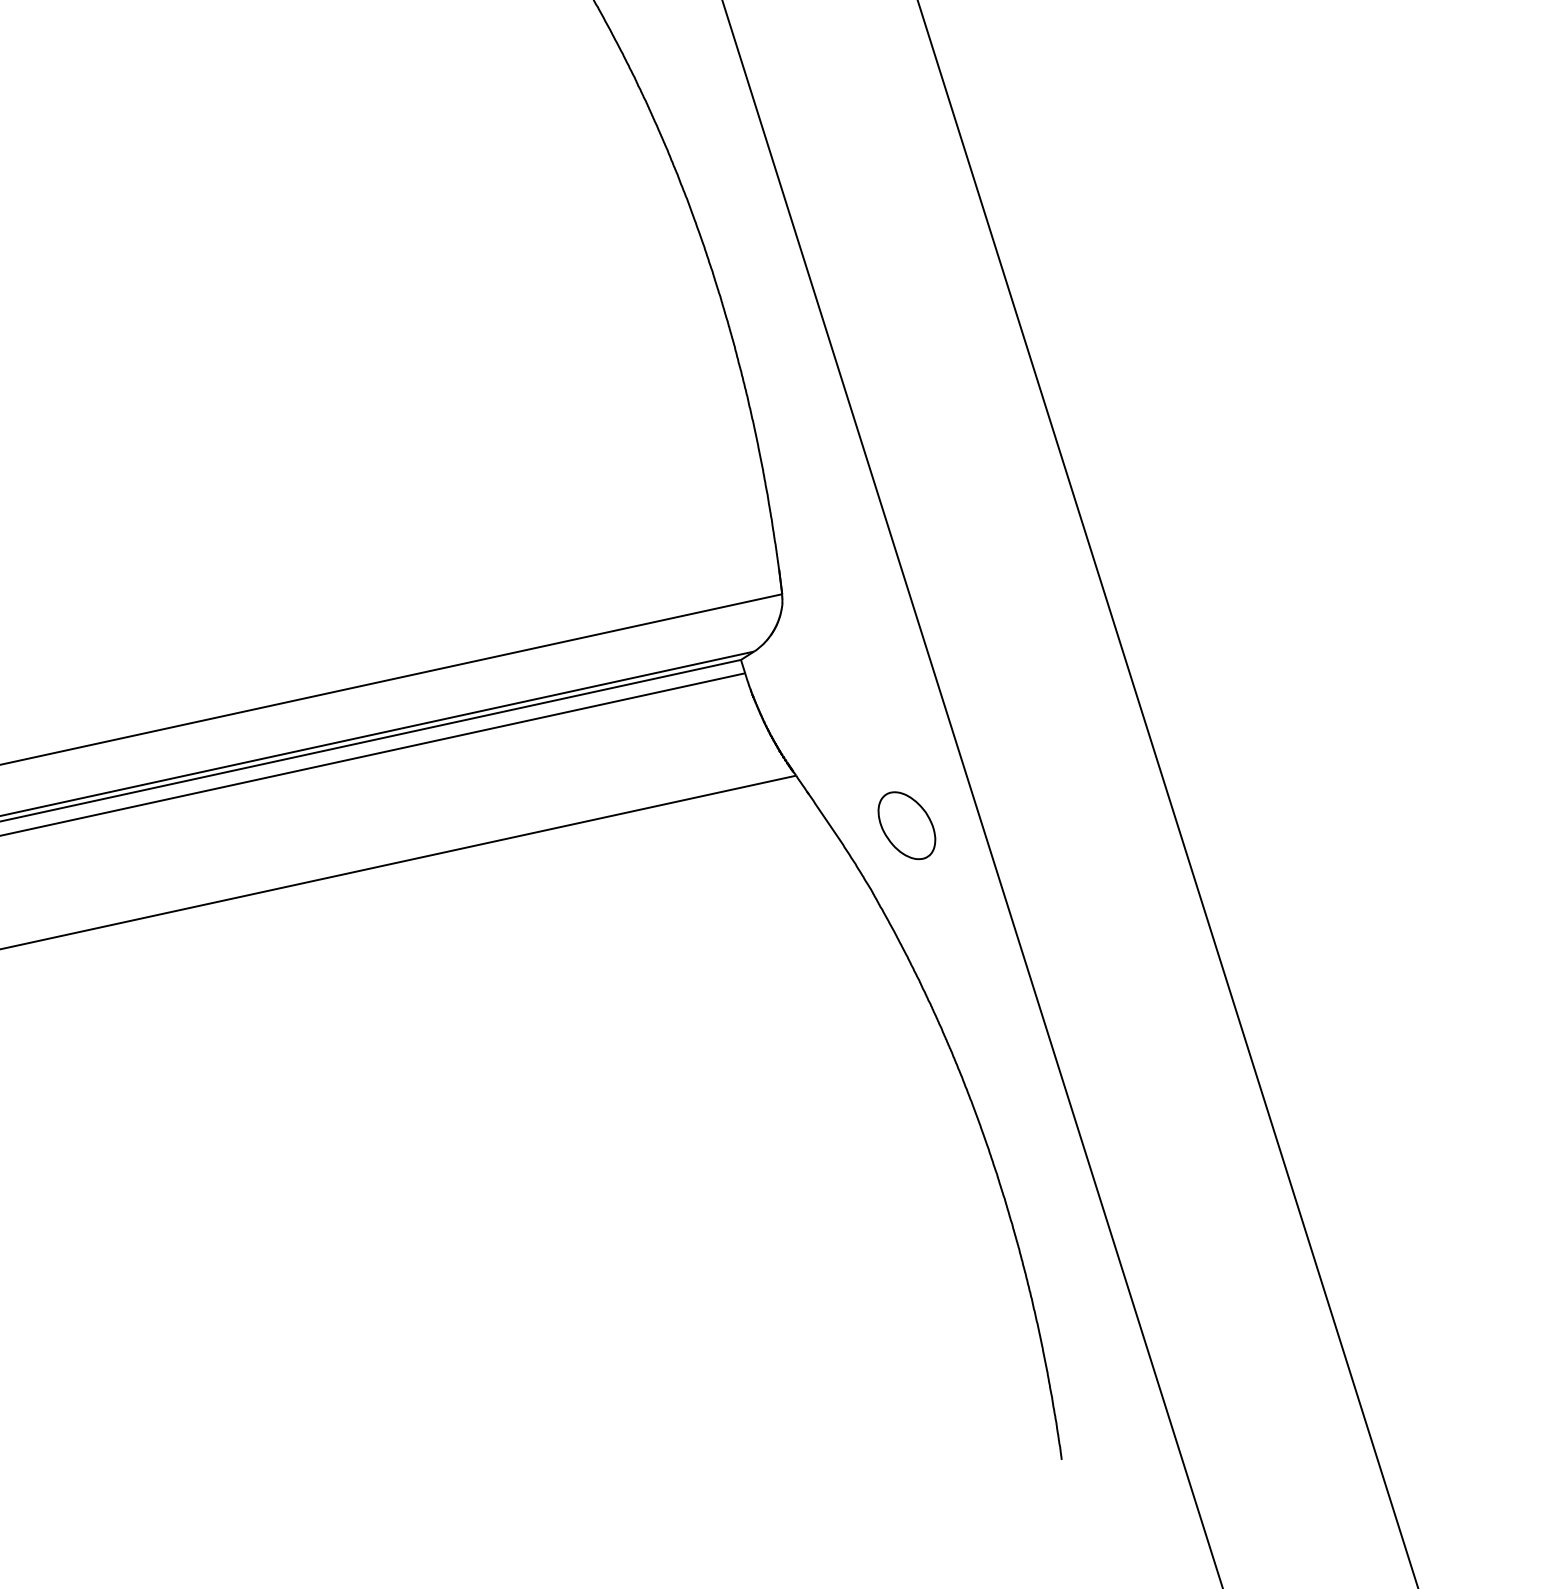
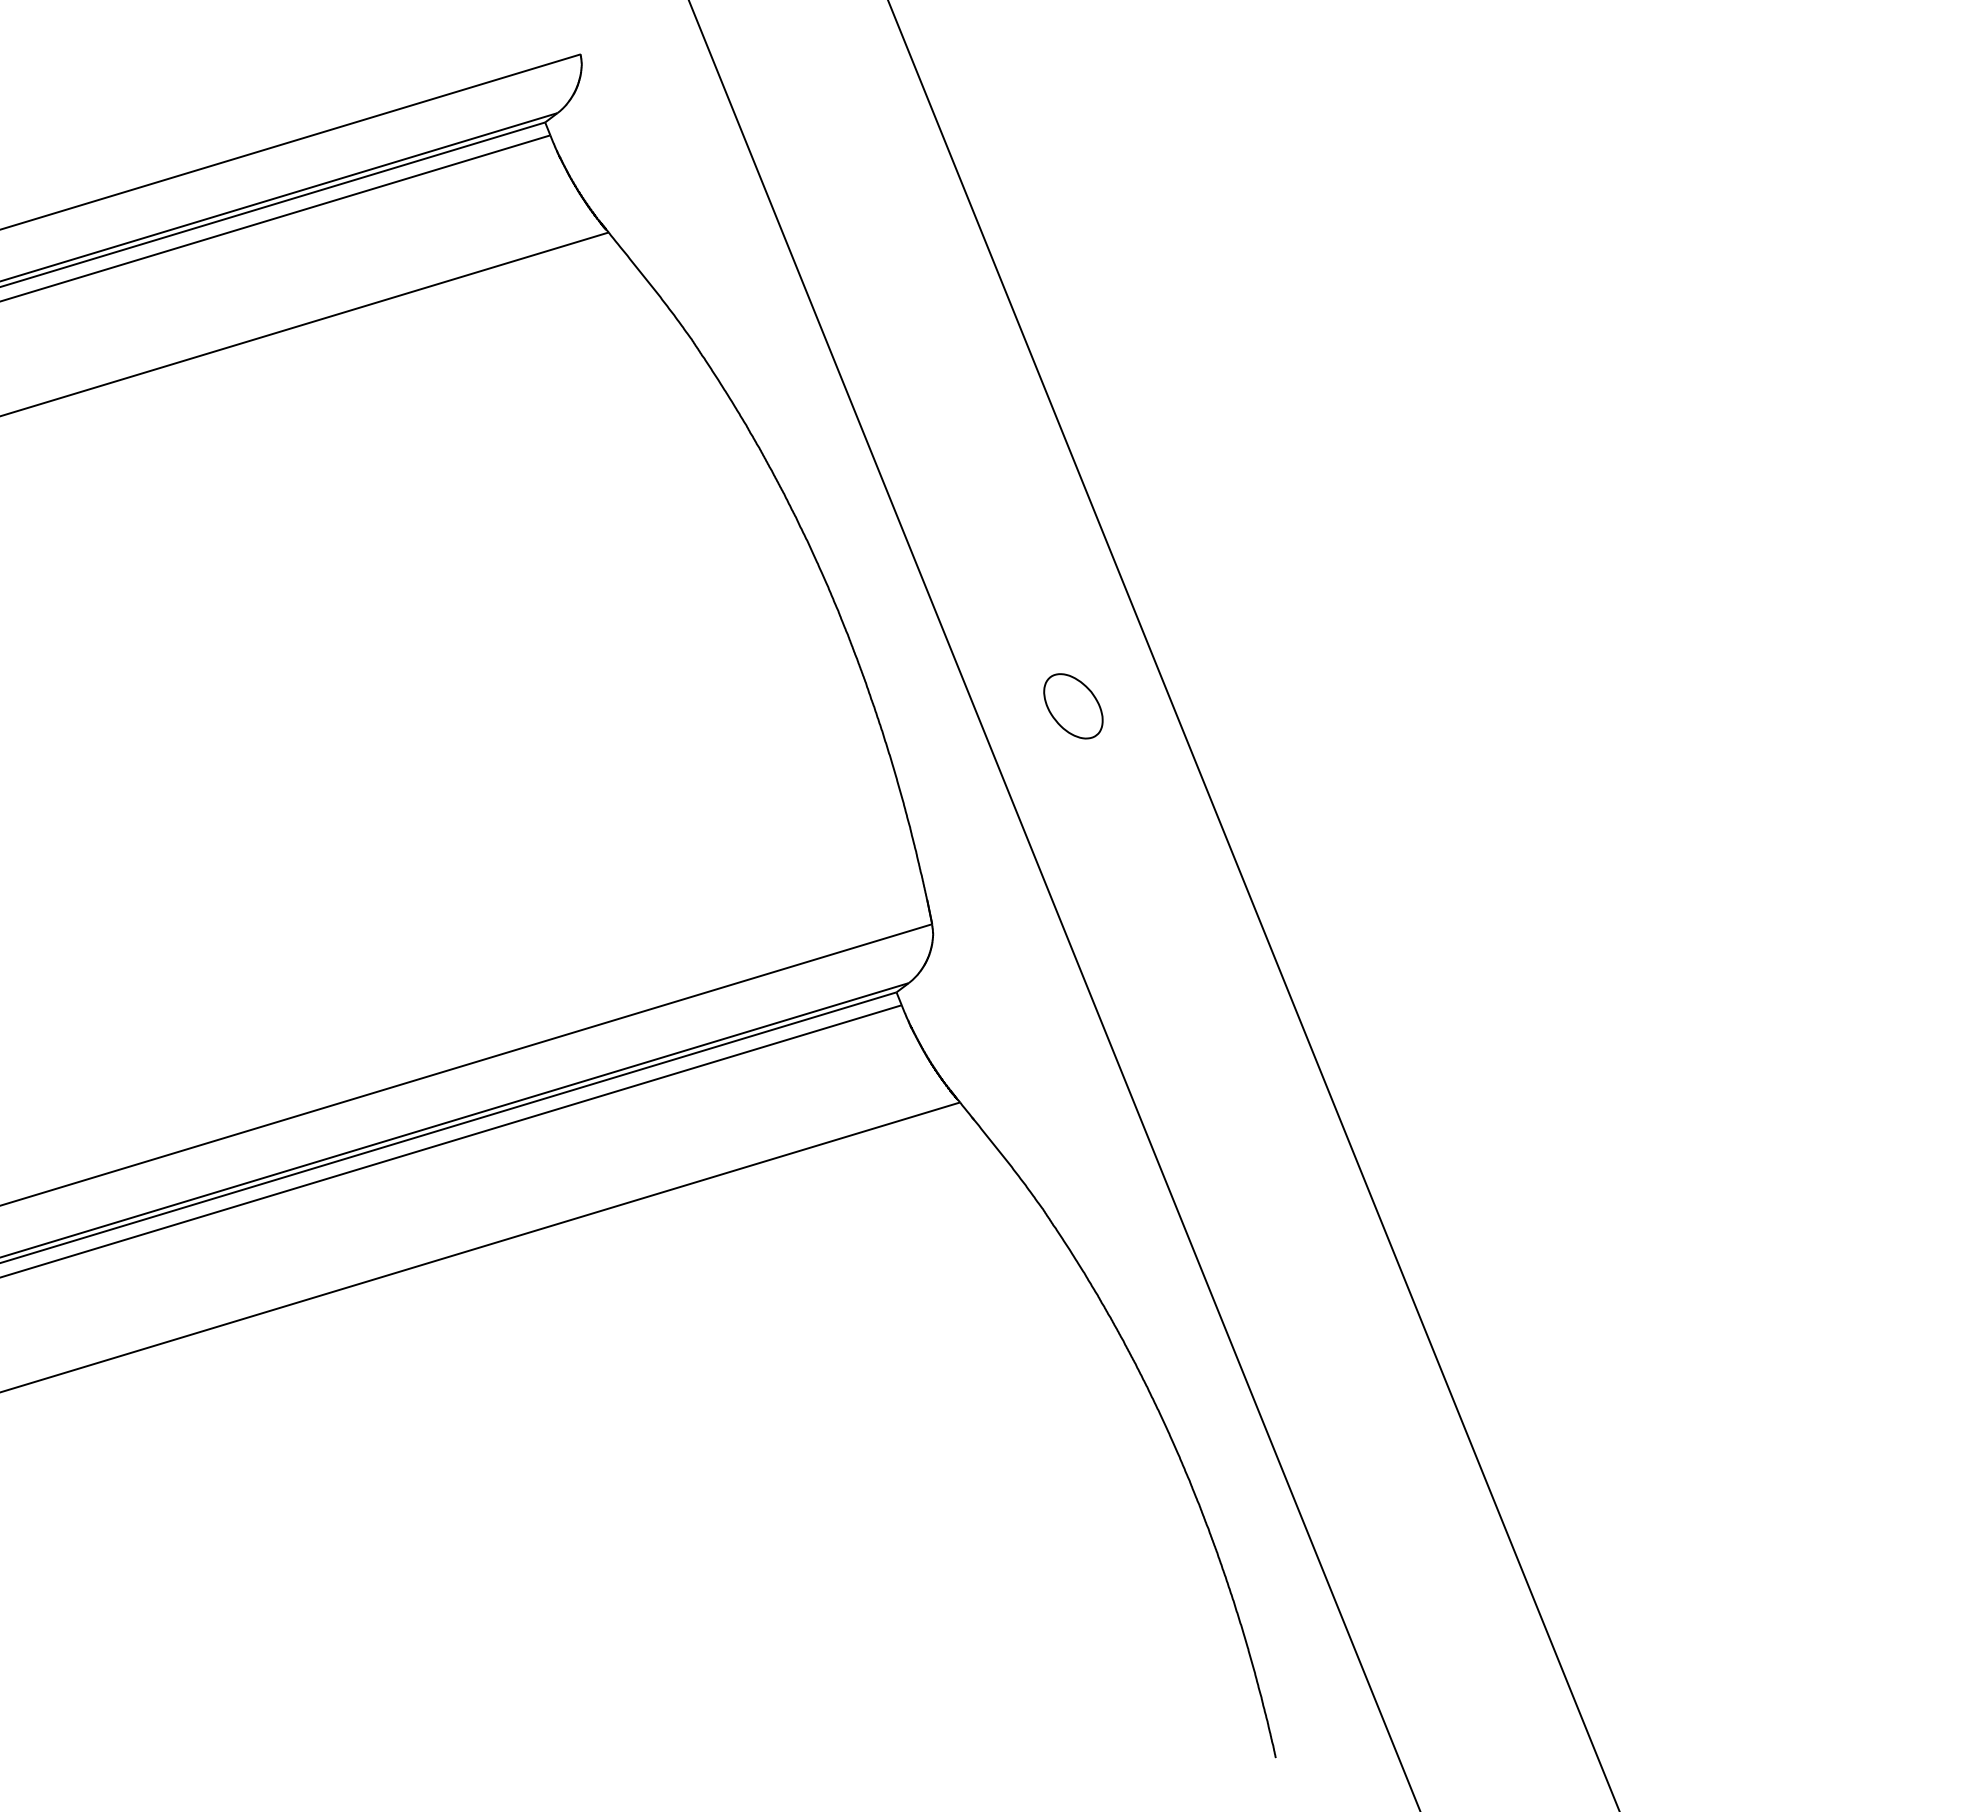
part: (906, 825) -> (1073, 706), moved

